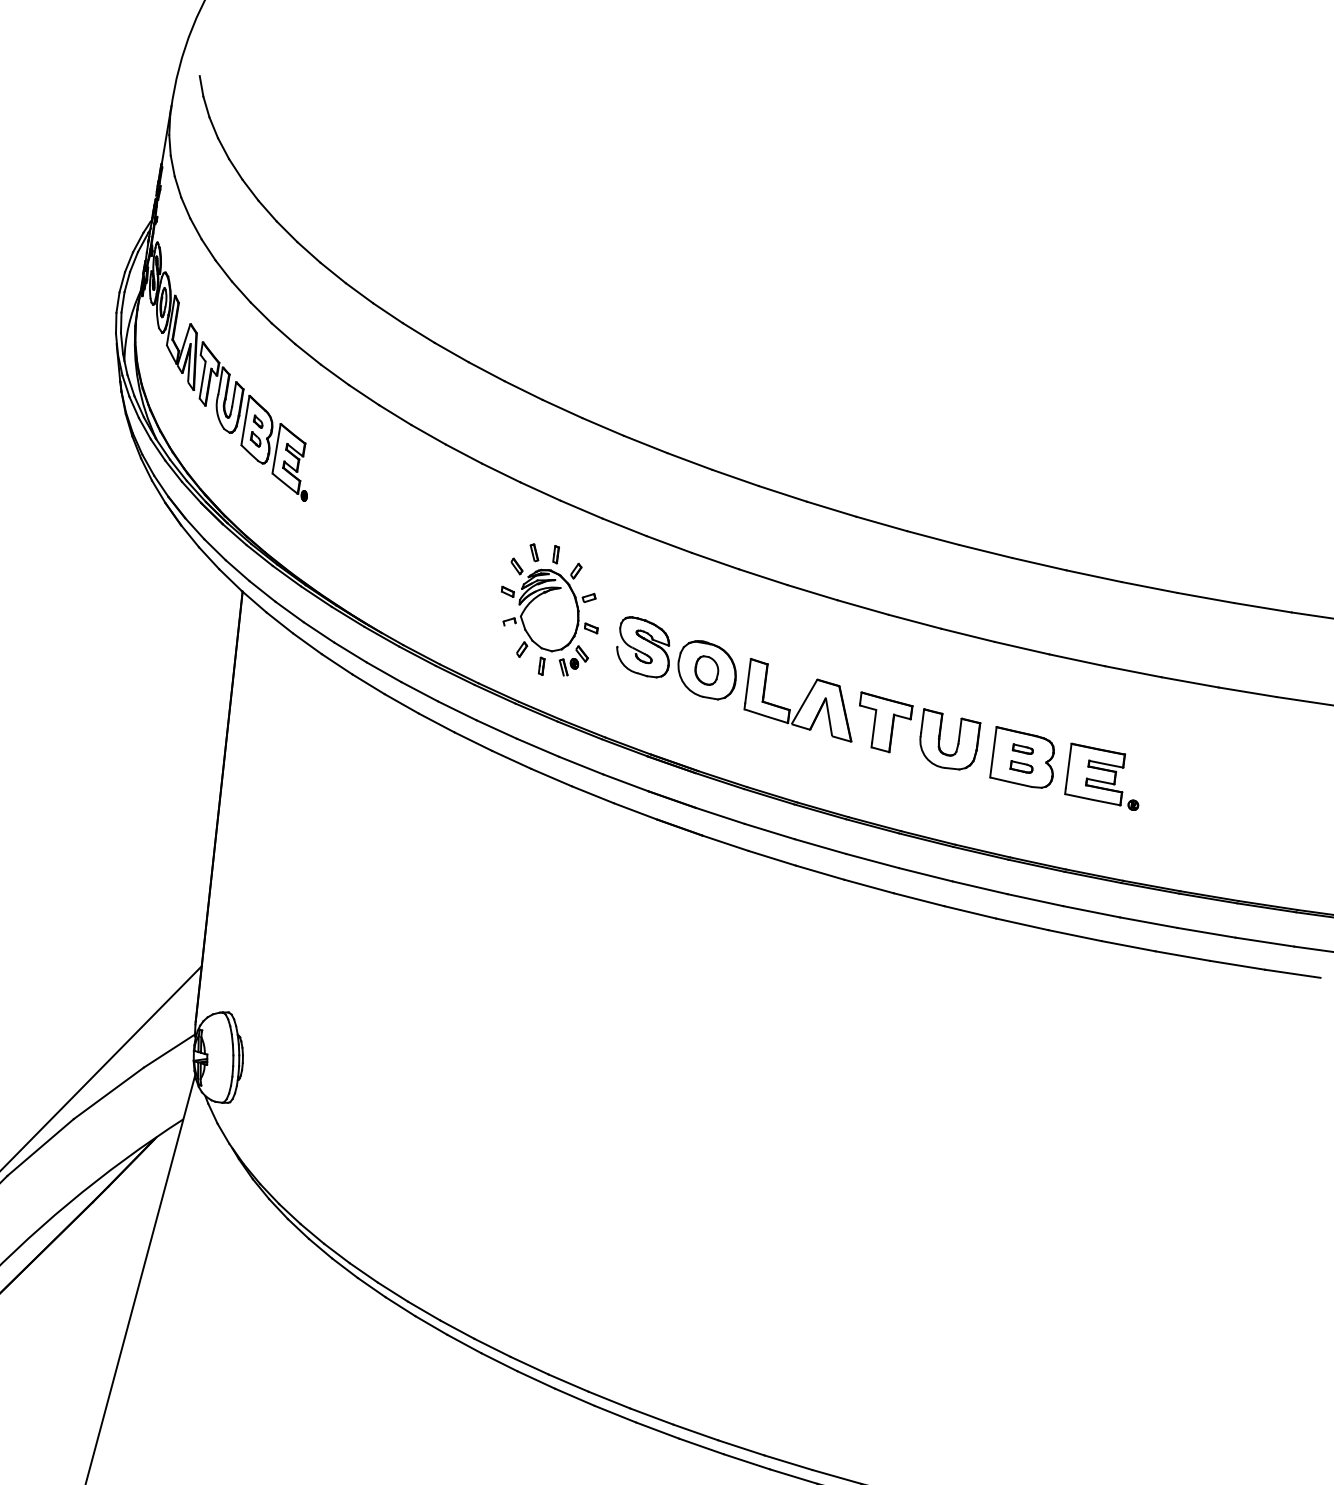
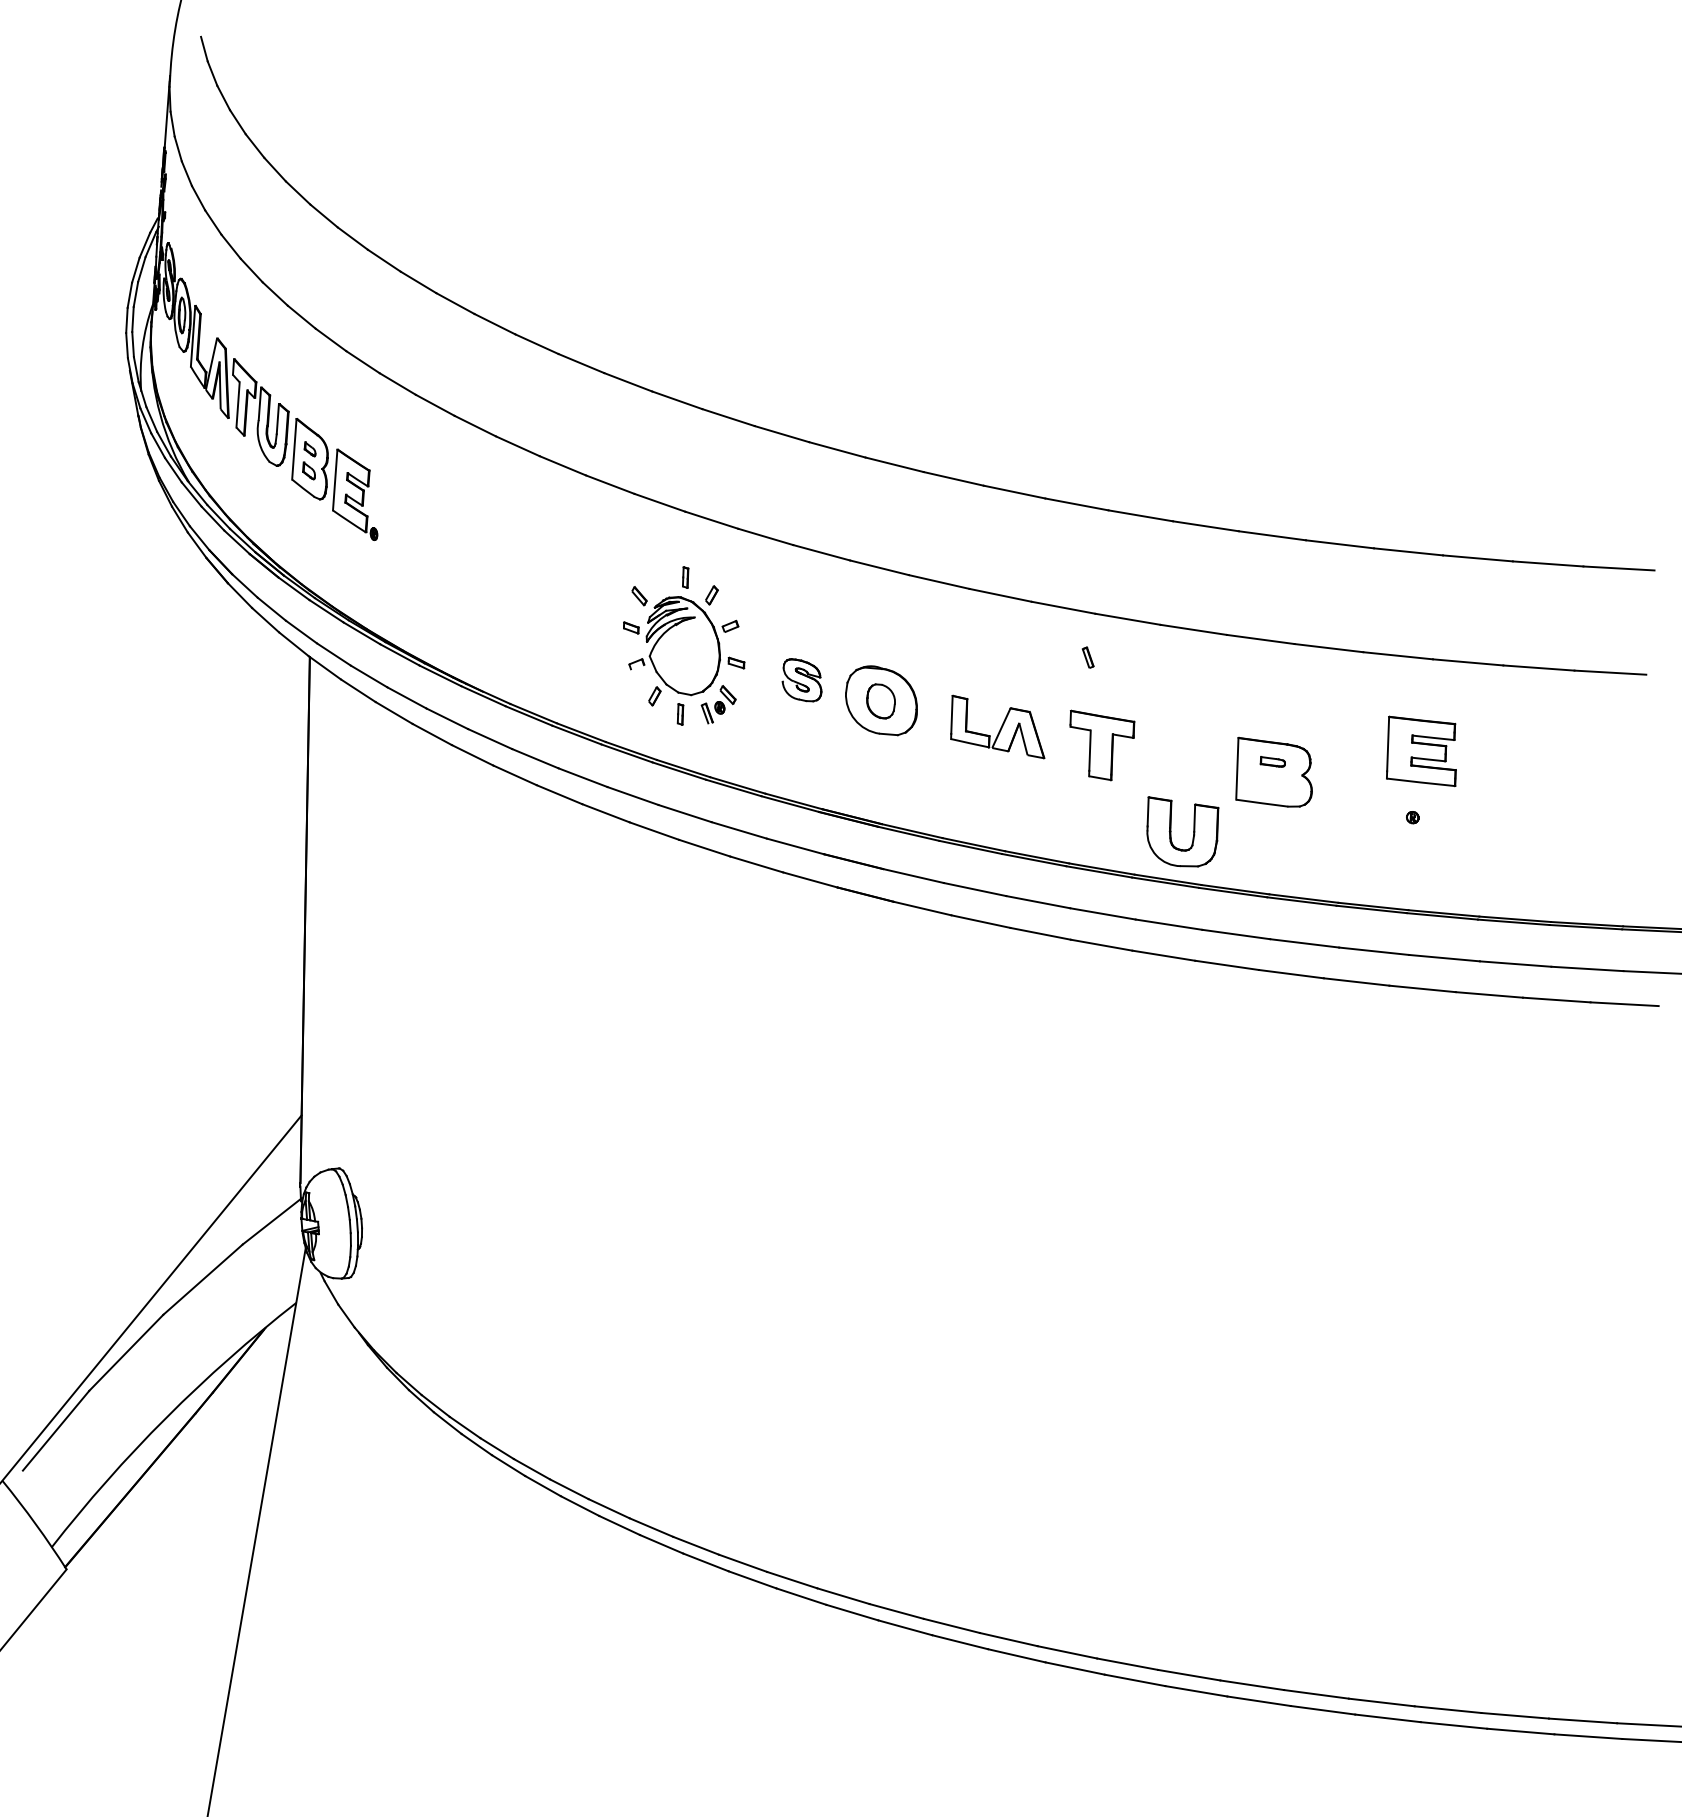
part: (533, 552) -> (1087, 657), moved
part: (643, 647) -> (801, 680), size x0.6
part: (800, 699) -> (997, 726), size x0.7
part: (940, 738) -> (1171, 831), moved
part: (1021, 766) -> (1272, 783), removed
part: (1095, 774) -> (1421, 751), moved

